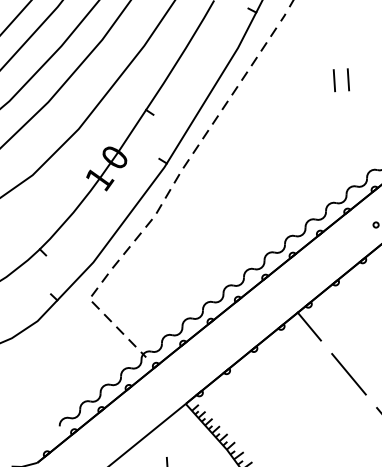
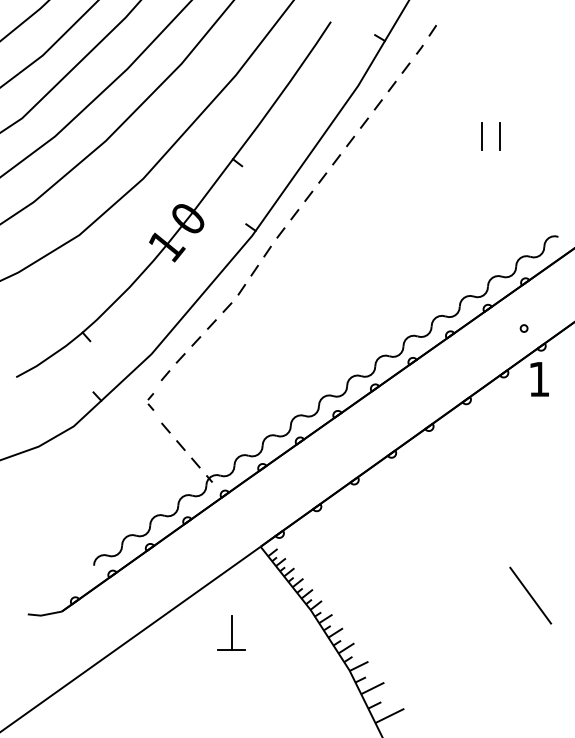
part: (94, 298) -> (150, 401), size x0.6
line: (309, 326) -> (428, 455), removed
line: (349, 374) -> (476, 521), removed

